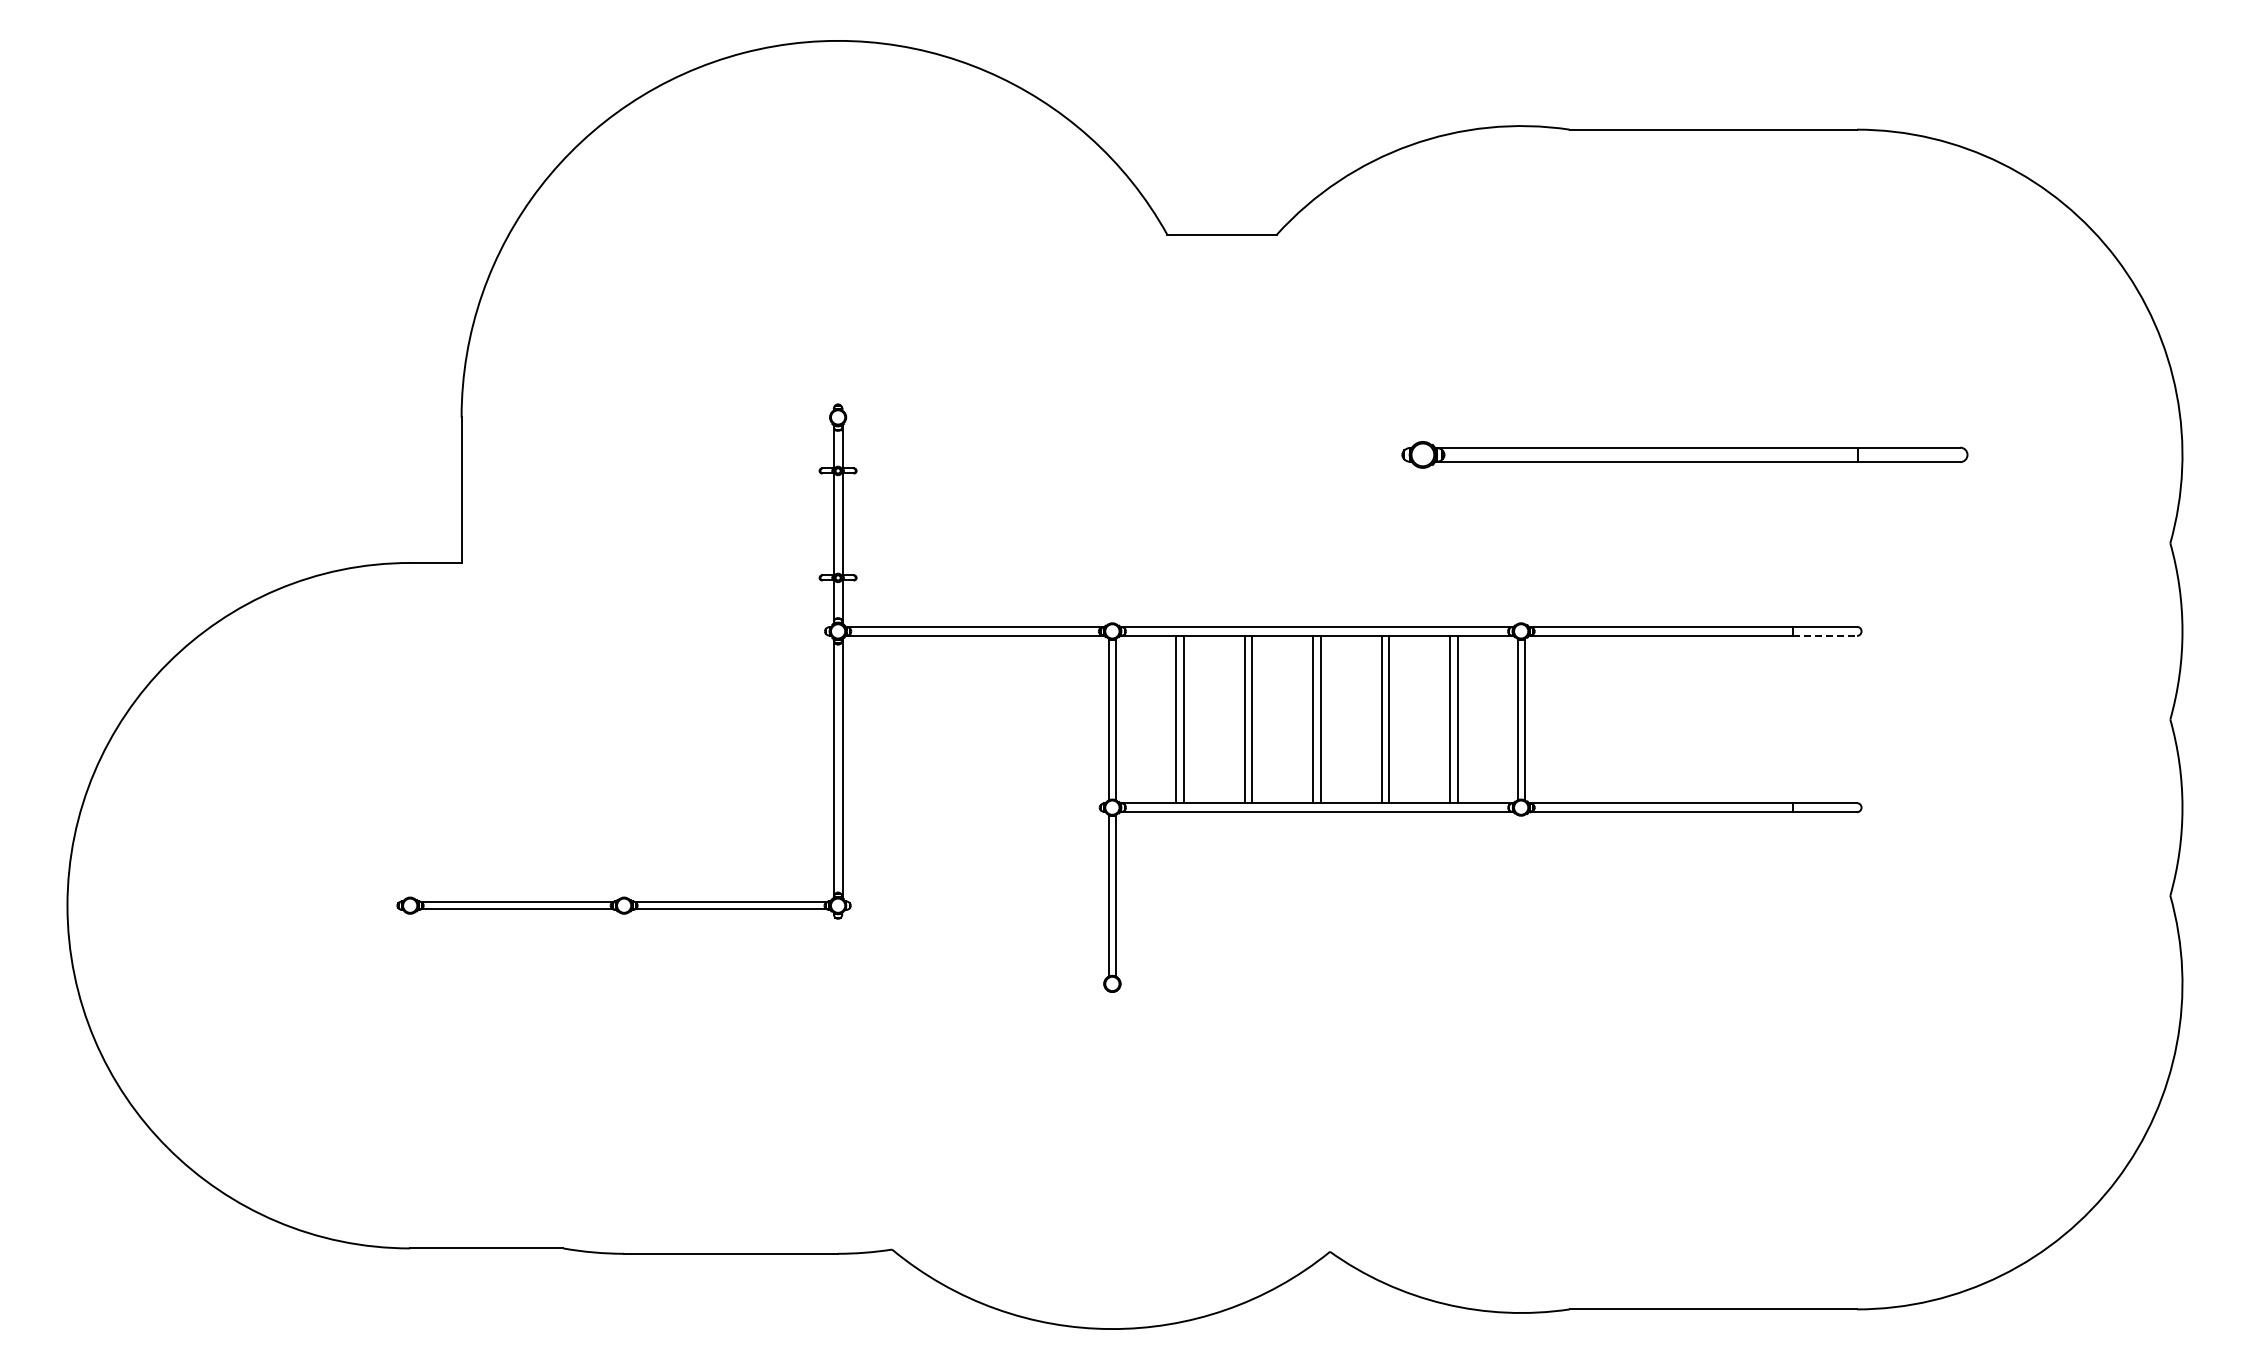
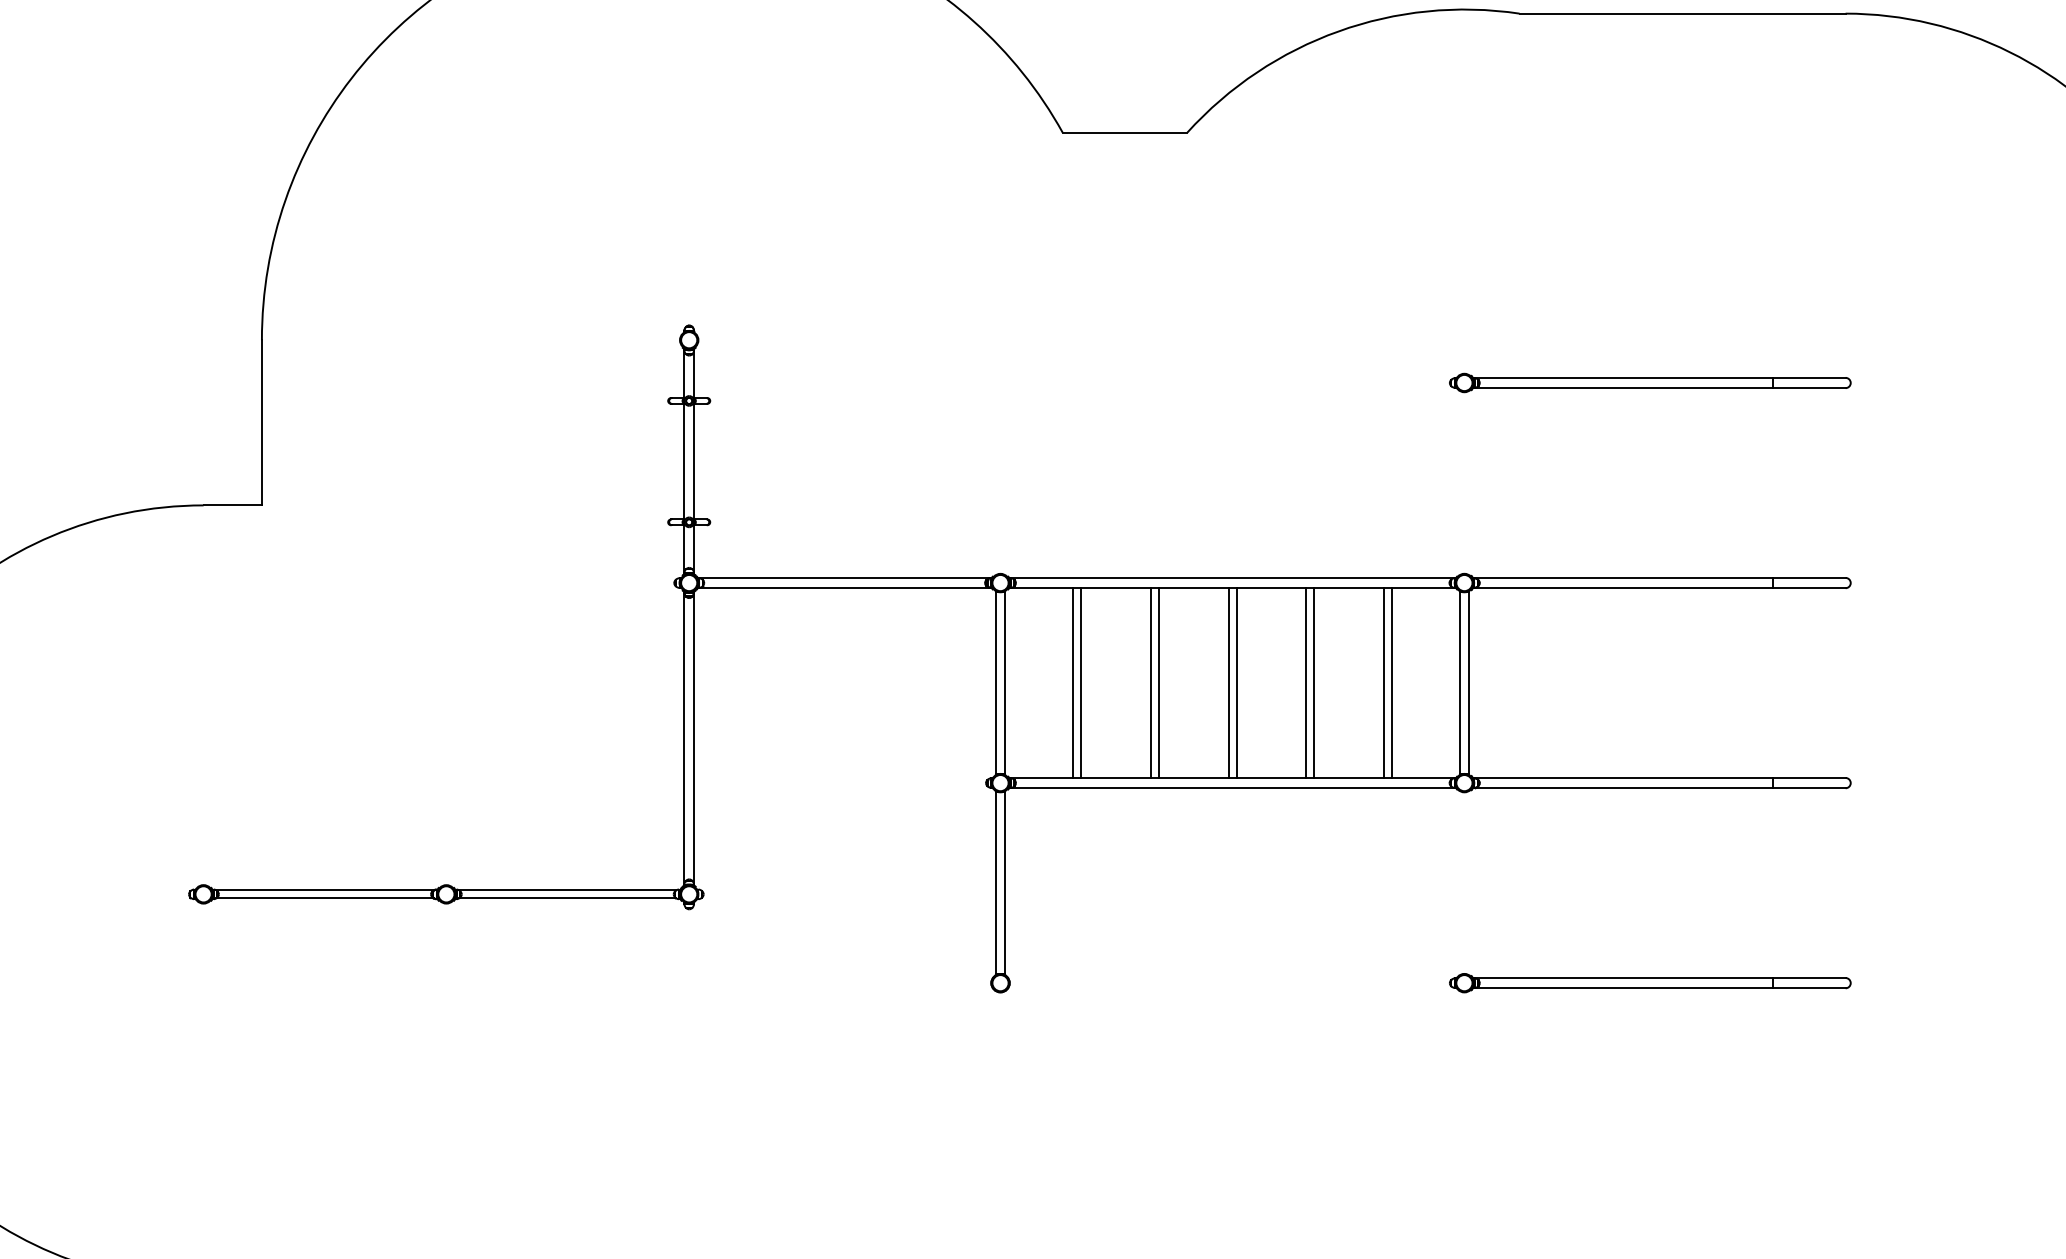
part: (1684, 455) -> (1649, 383), size x0.62
line: (1825, 635) -> (1809, 587), dashed -> solid
part: (1684, 983) -> (1649, 982), added

